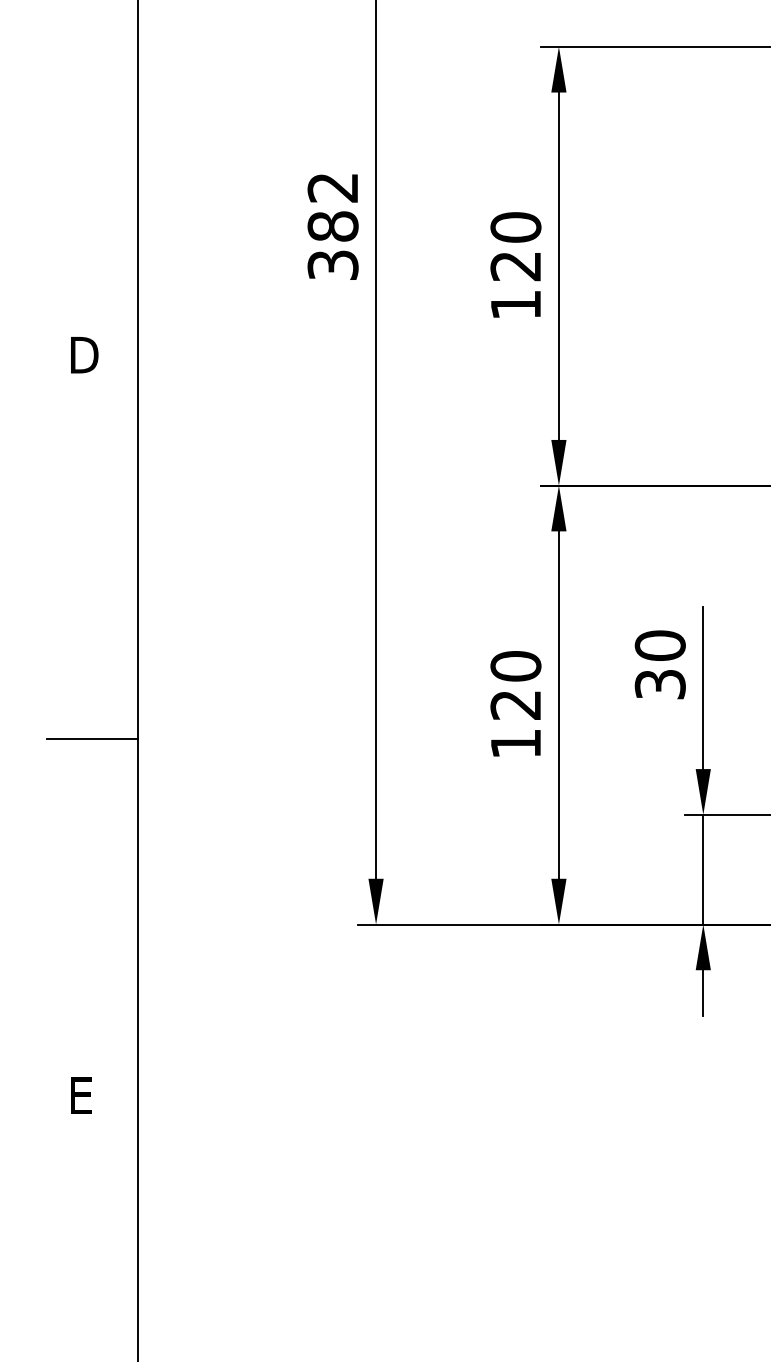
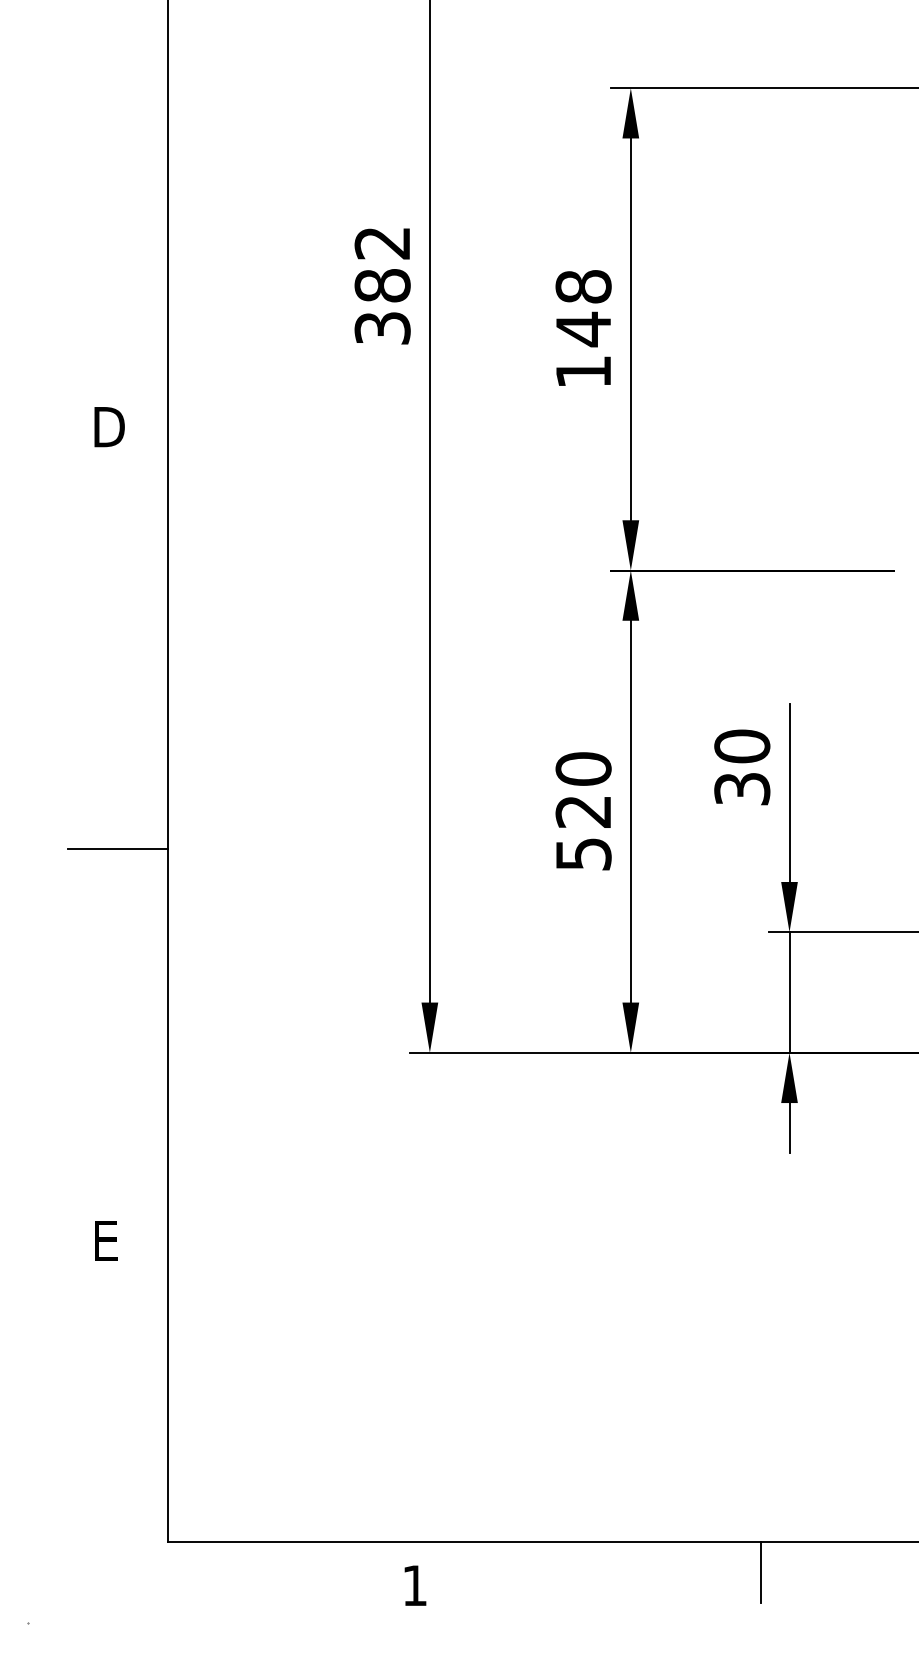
text: (515, 247) -> (583, 308), 120 -> 148
text: (515, 744) -> (583, 854), 120 -> 520

